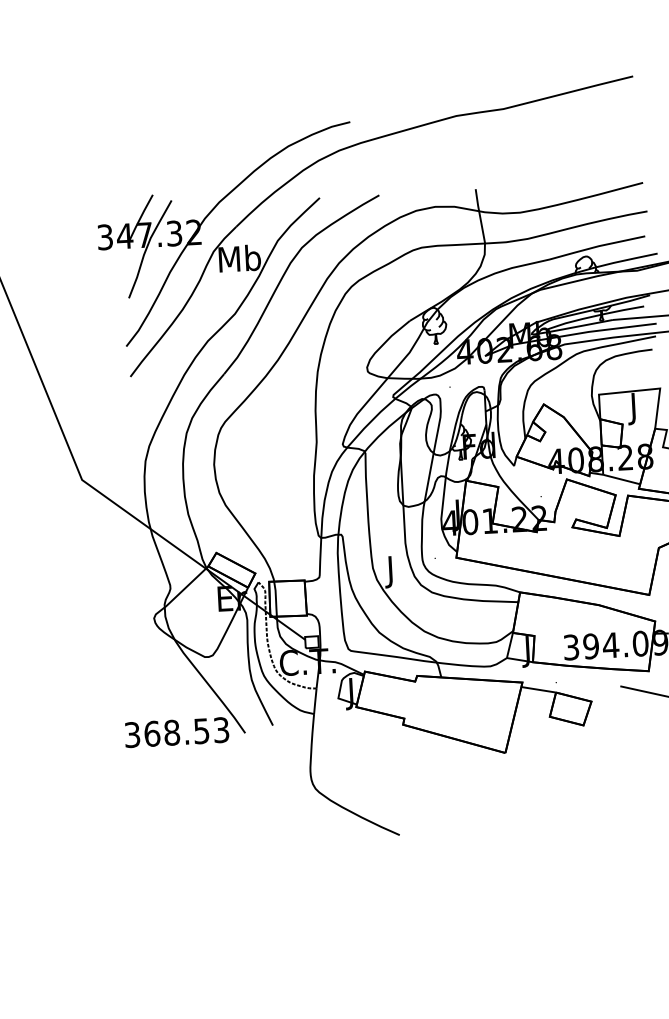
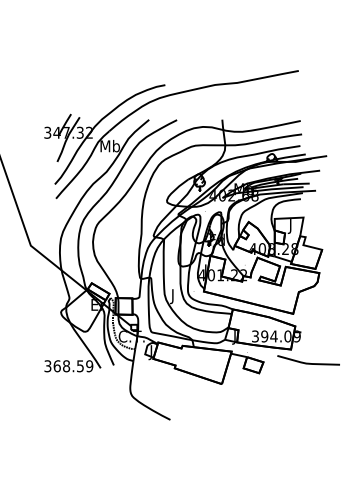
text: (221, 730) -> (89, 366), 368.53 -> 368.59

